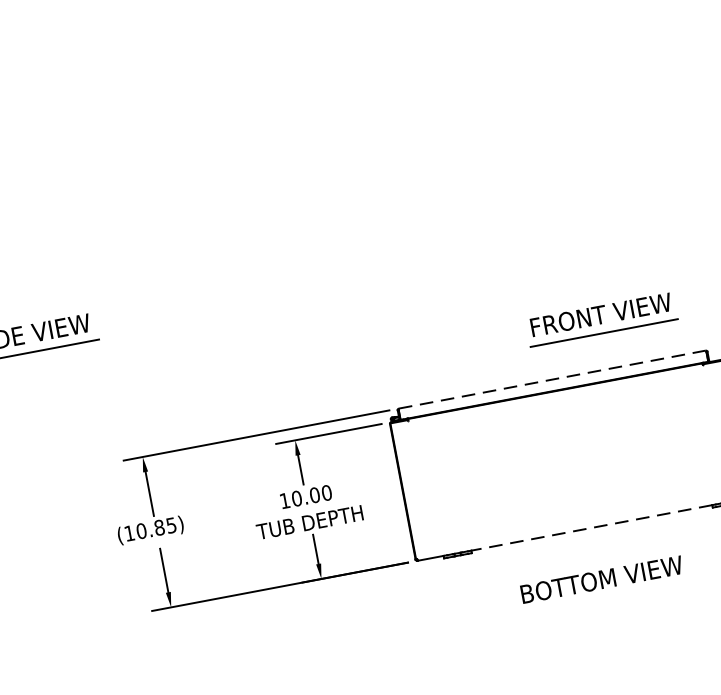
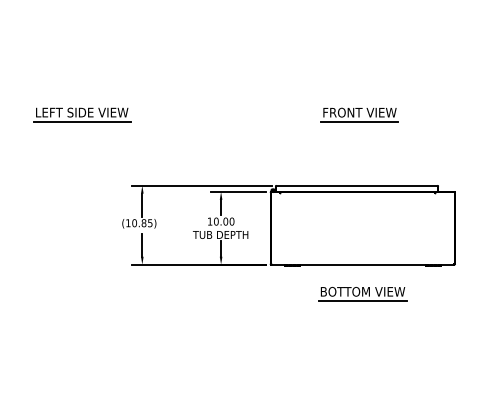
part: (600, 318) -> (359, 114), moved
line: (553, 378) -> (357, 185), dashed -> solid
line: (591, 527) -> (362, 264), dashed -> solid
line: (604, 598) -> (362, 301), added

